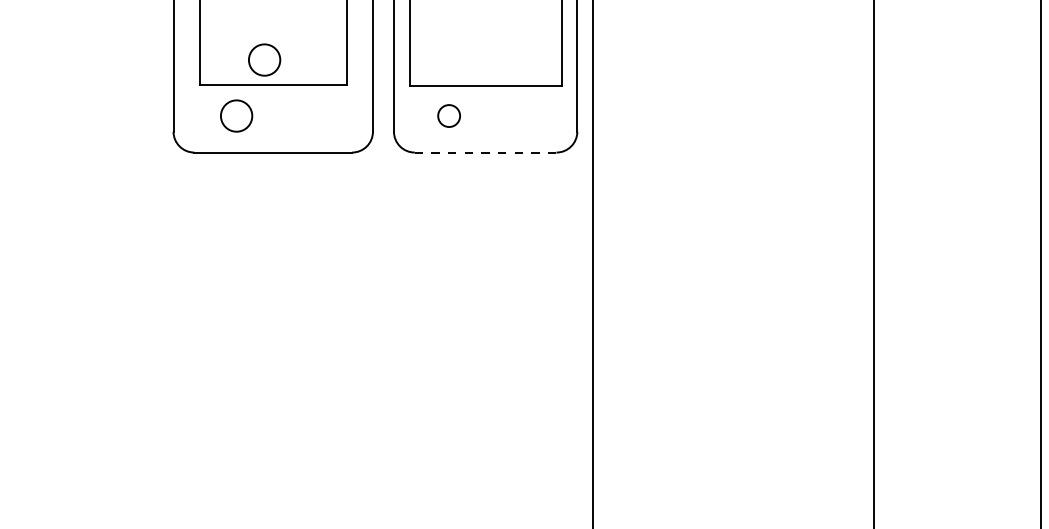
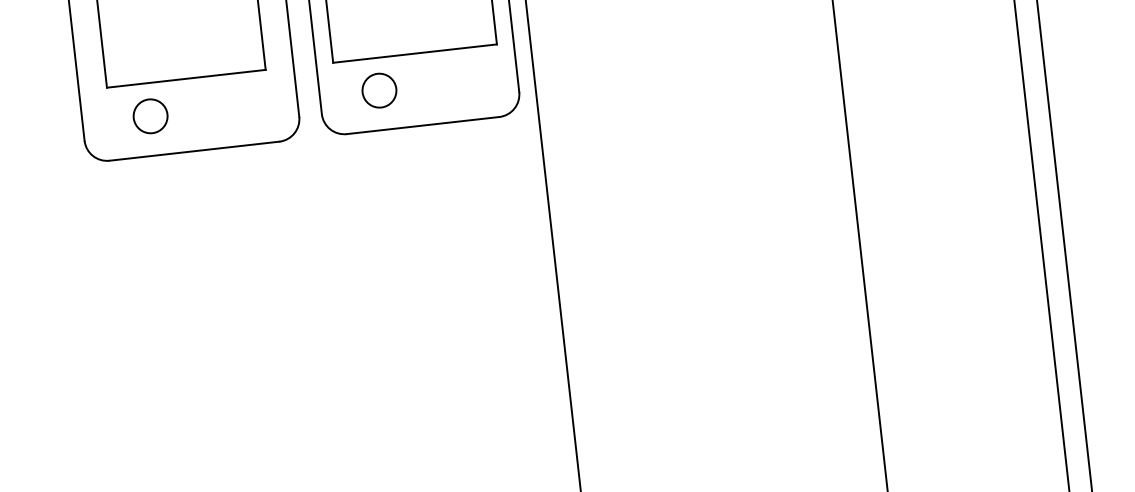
circle: (264, 59) -> (173, 52), removed
circle: (448, 115) -> (378, 90), size x1.43
line: (485, 152) -> (422, 125), dashed -> solid

